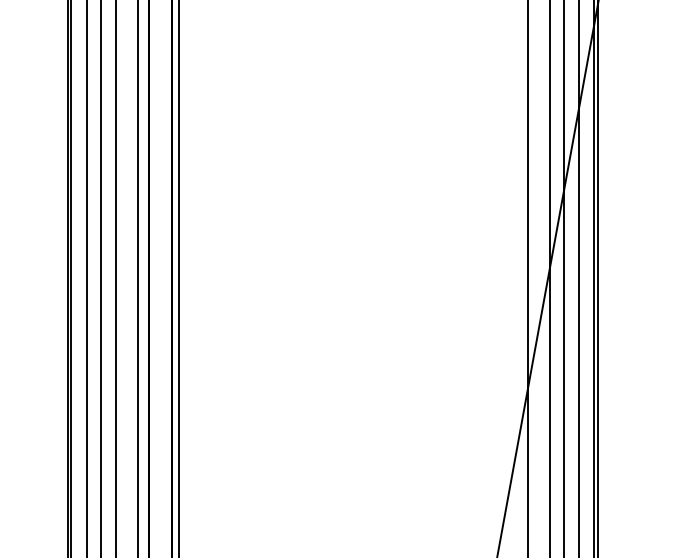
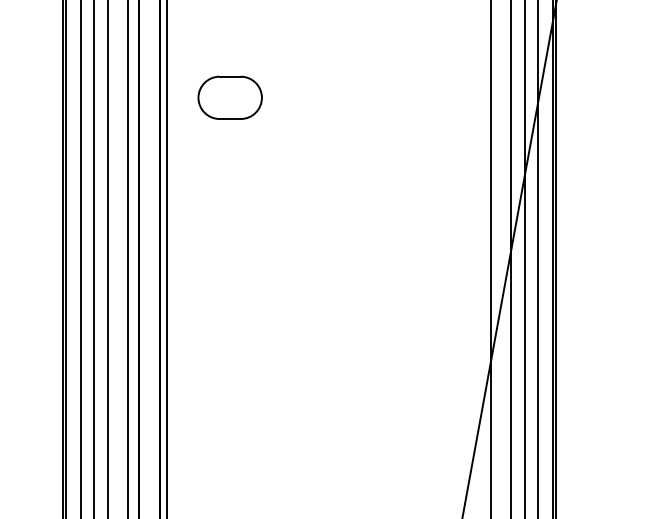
part: (247, 104) -> (230, 97), added

